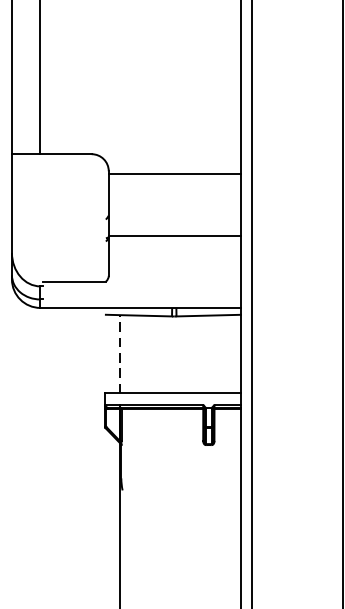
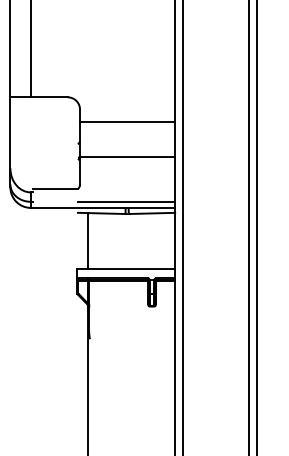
line: (174, 173) -> (127, 121), moved
line: (173, 299) -> (126, 201), added
line: (120, 353) -> (88, 240), dashed -> solid

